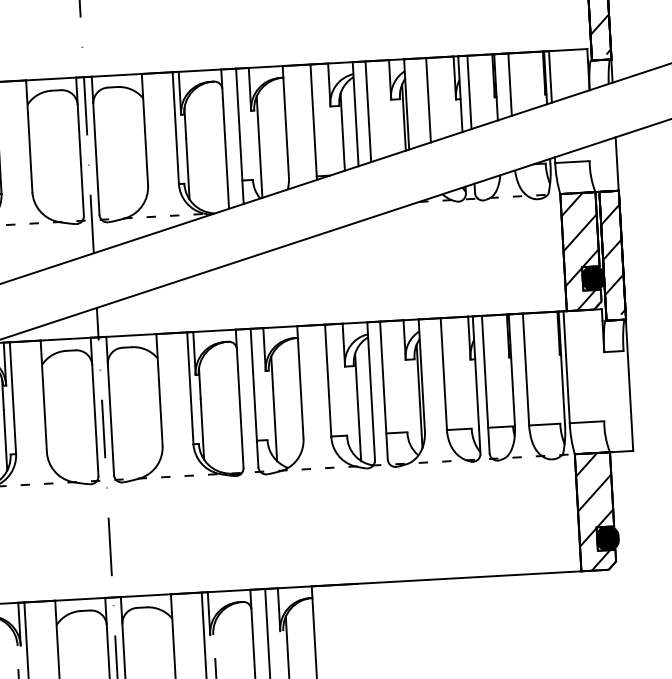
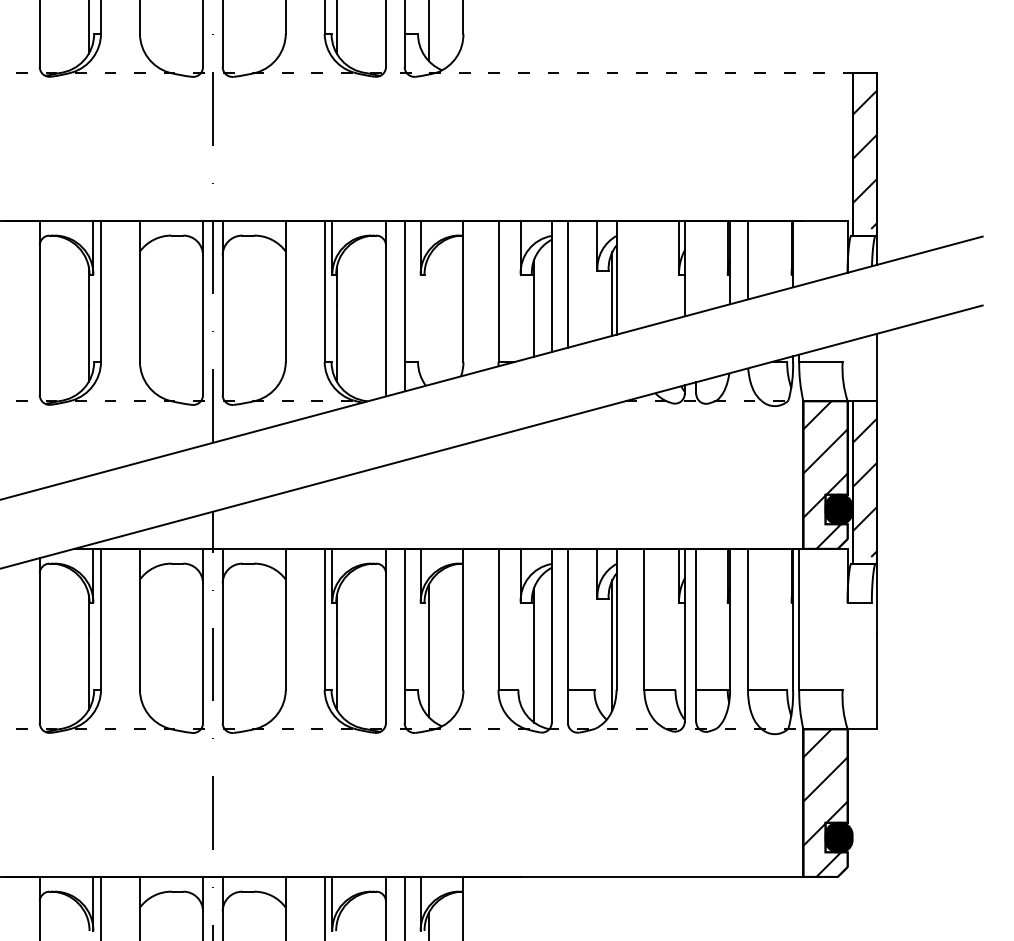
line: (550, 76) -> (799, 252), removed
line: (469, 91) -> (696, 266), removed
line: (428, 99) -> (644, 273), removed
line: (259, 147) -> (428, 321), removed

